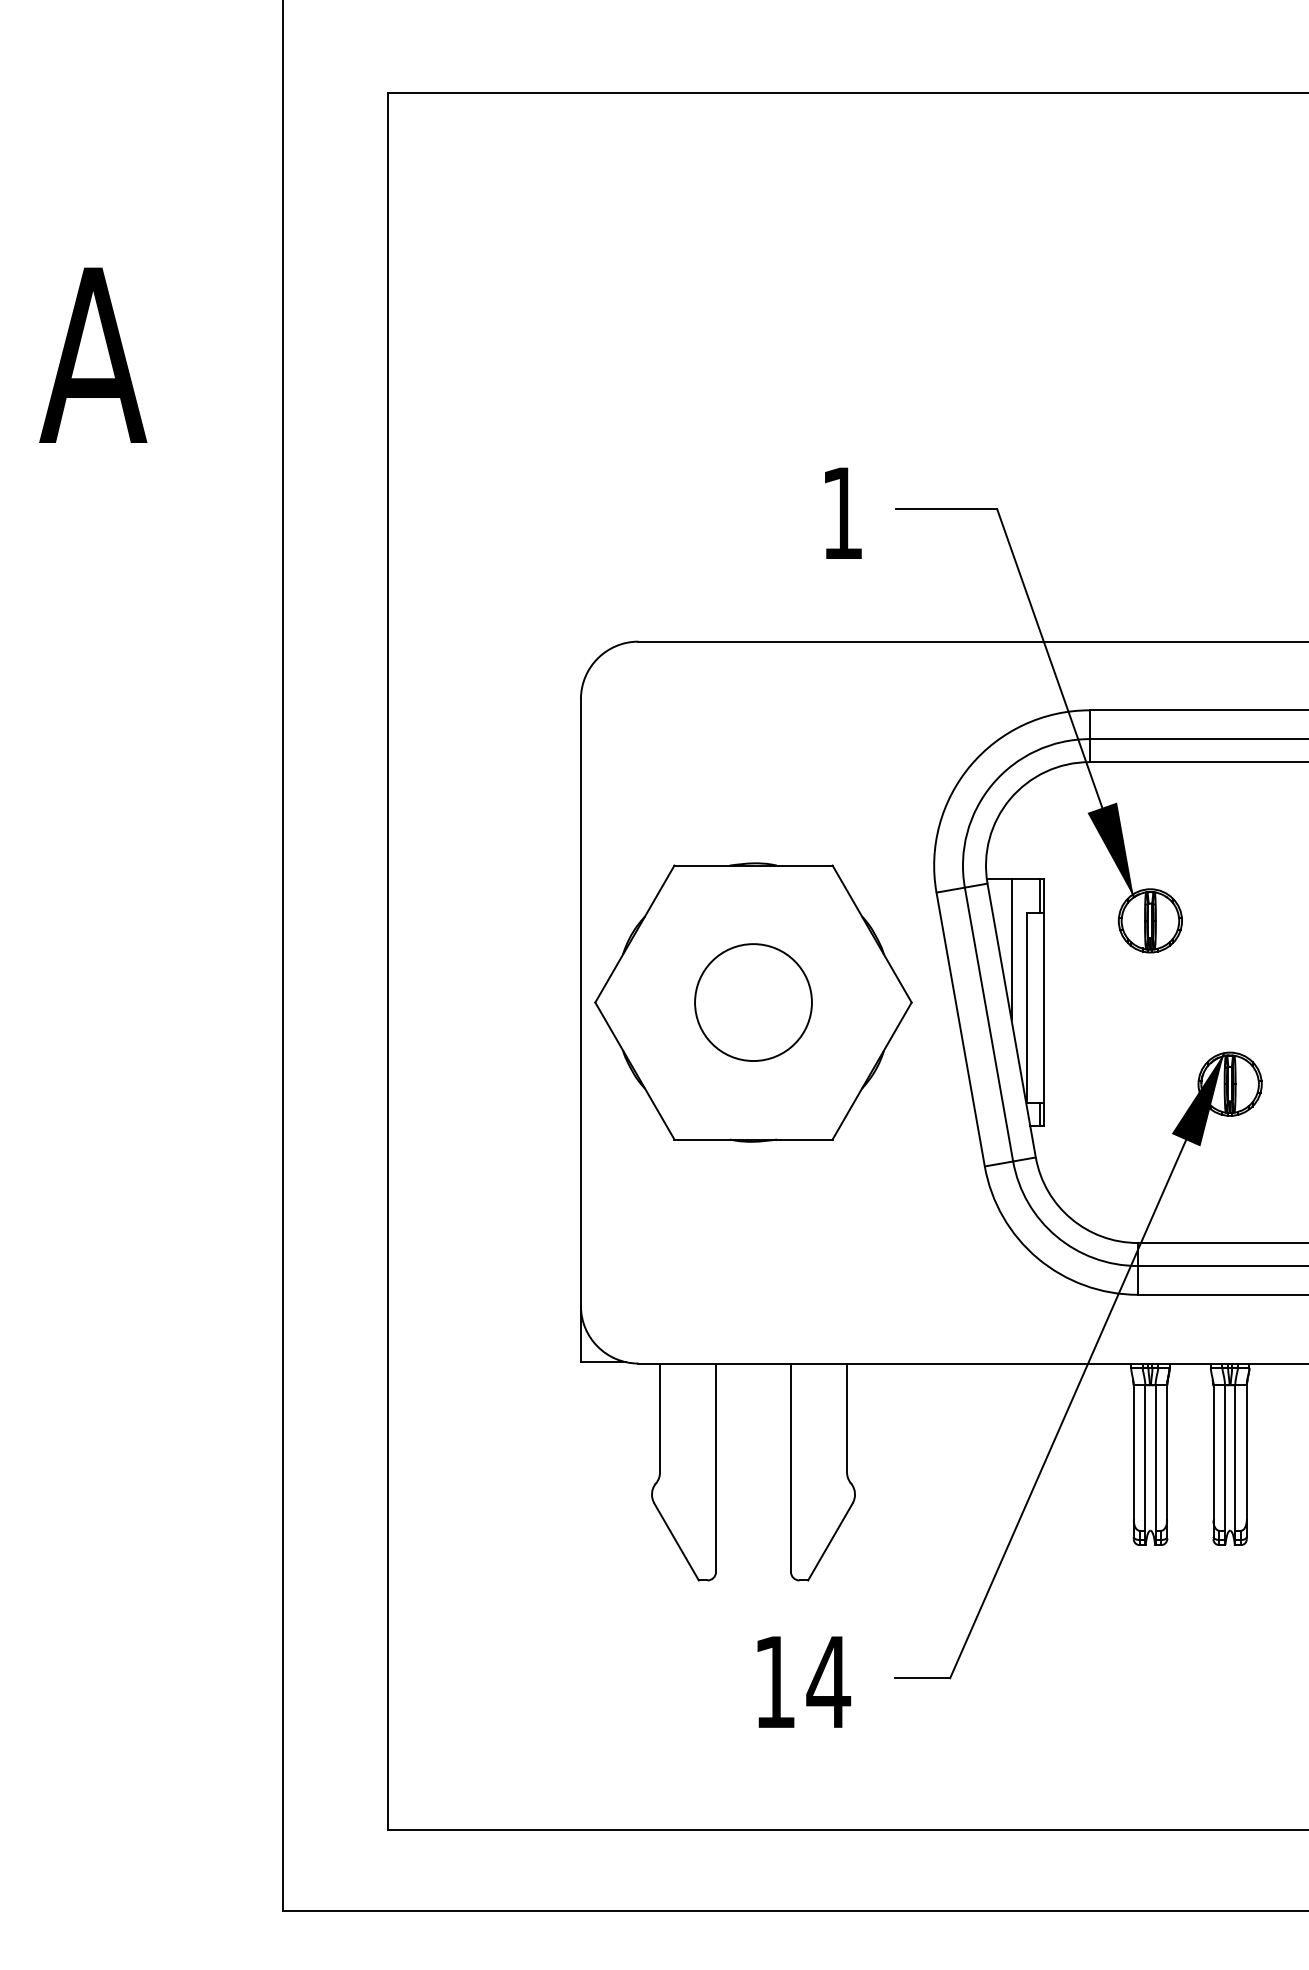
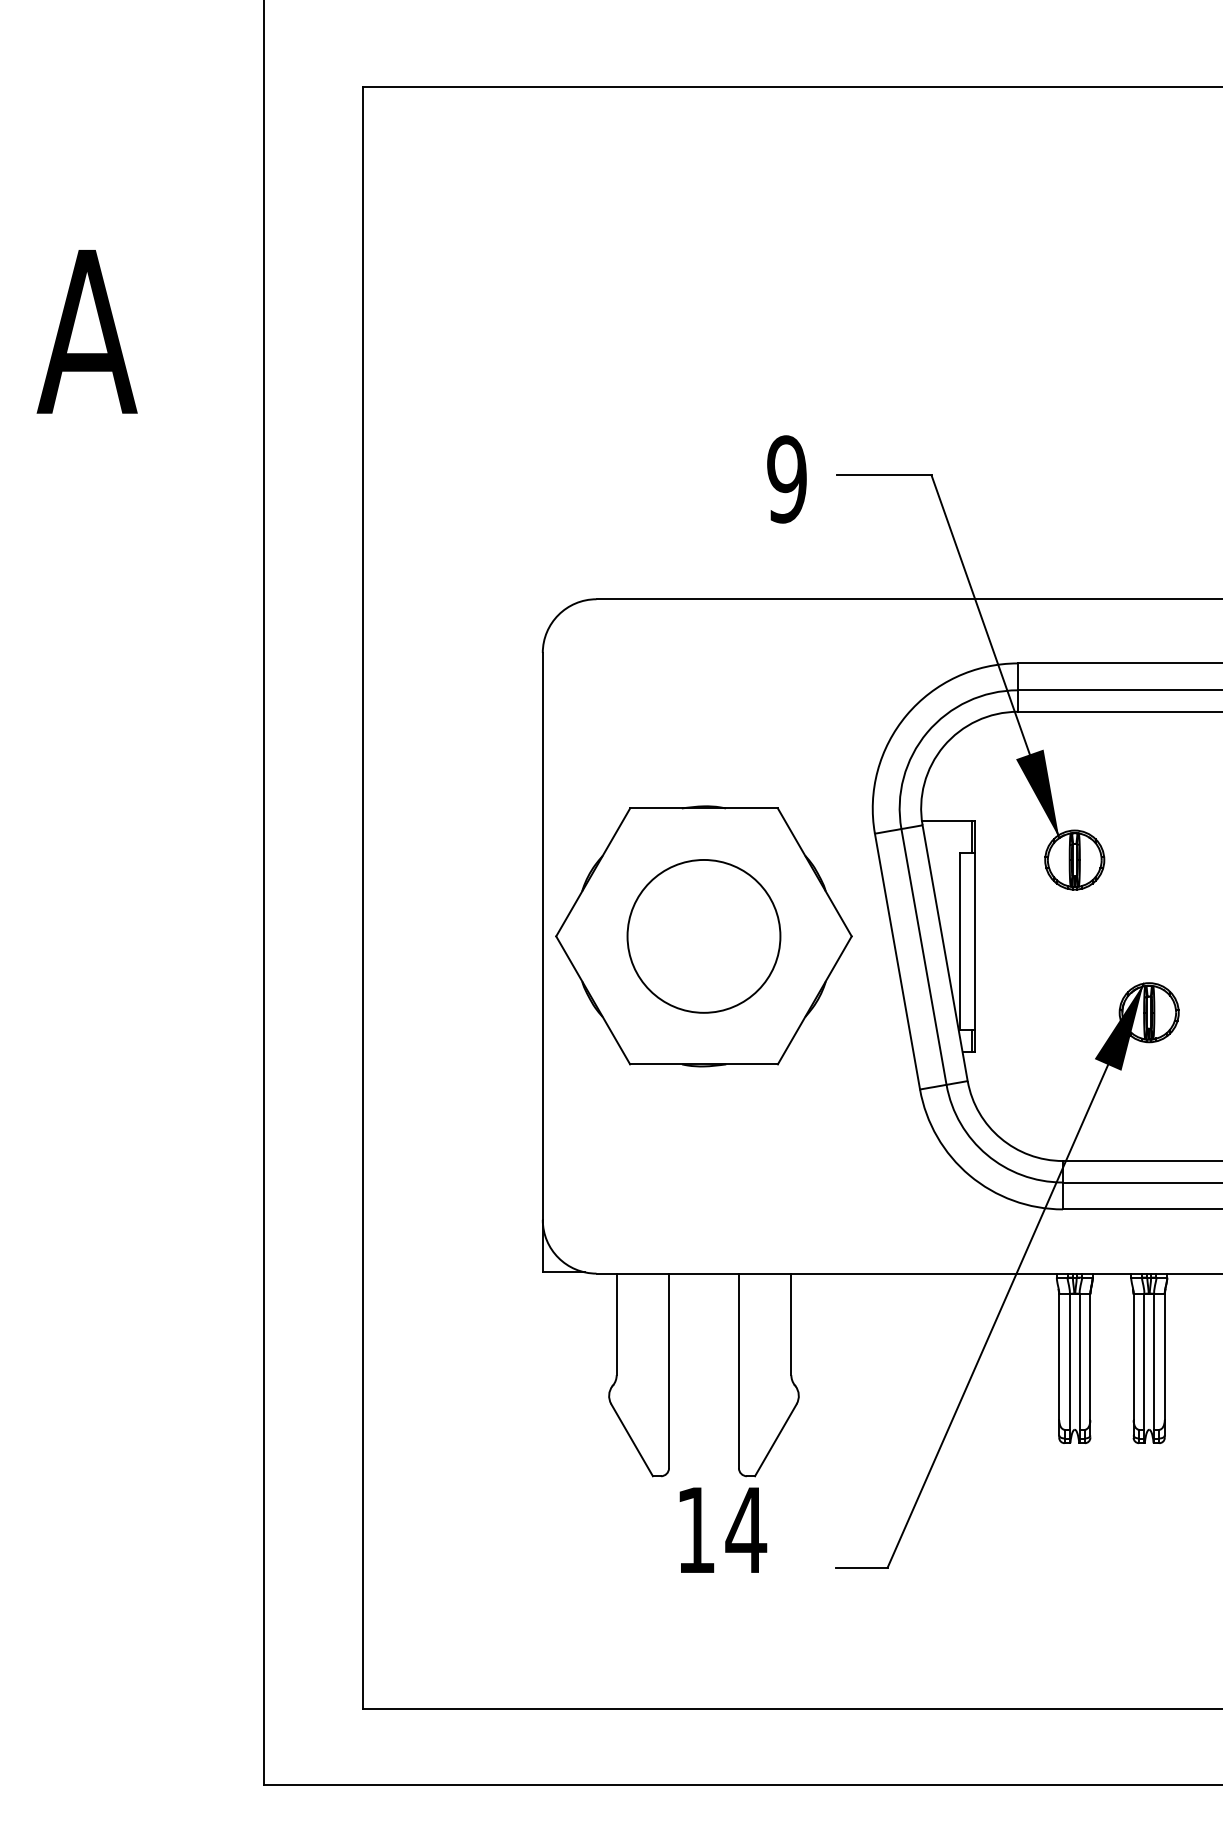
text: (841, 513) -> (786, 479), 1 -> 9
line: (1012, 949) -> (945, 886), removed
circle: (752, 1002) -> (703, 936), size x1.4
text: (804, 1681) -> (723, 1529), moved

